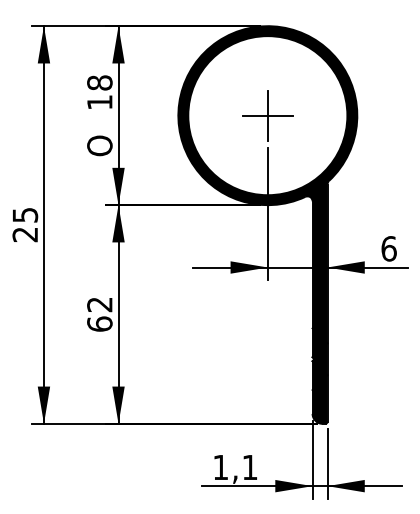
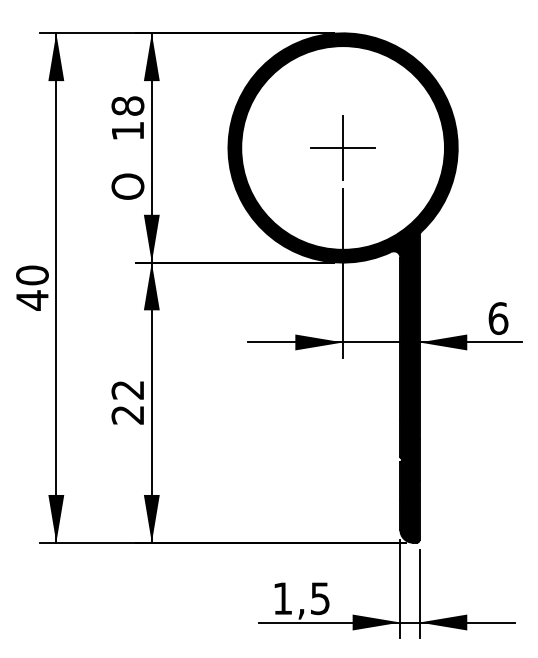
text: (25, 224) -> (32, 287), 25 -> 40
text: (99, 323) -> (127, 414), 62 -> 22
text: (249, 467) -> (319, 598), 1,1 -> 1,5

